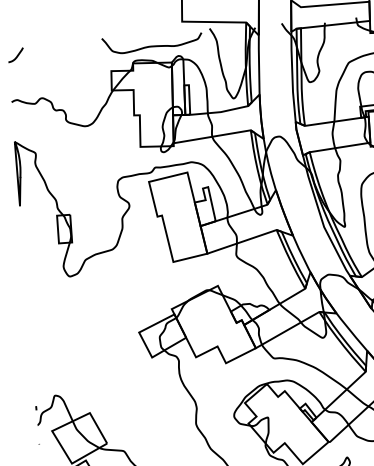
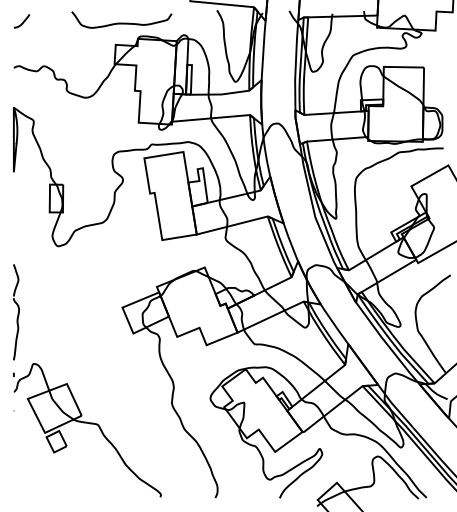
curve: (152, 45) -> (121, 22), moved
part: (33, 345) -> (16, 312), added

